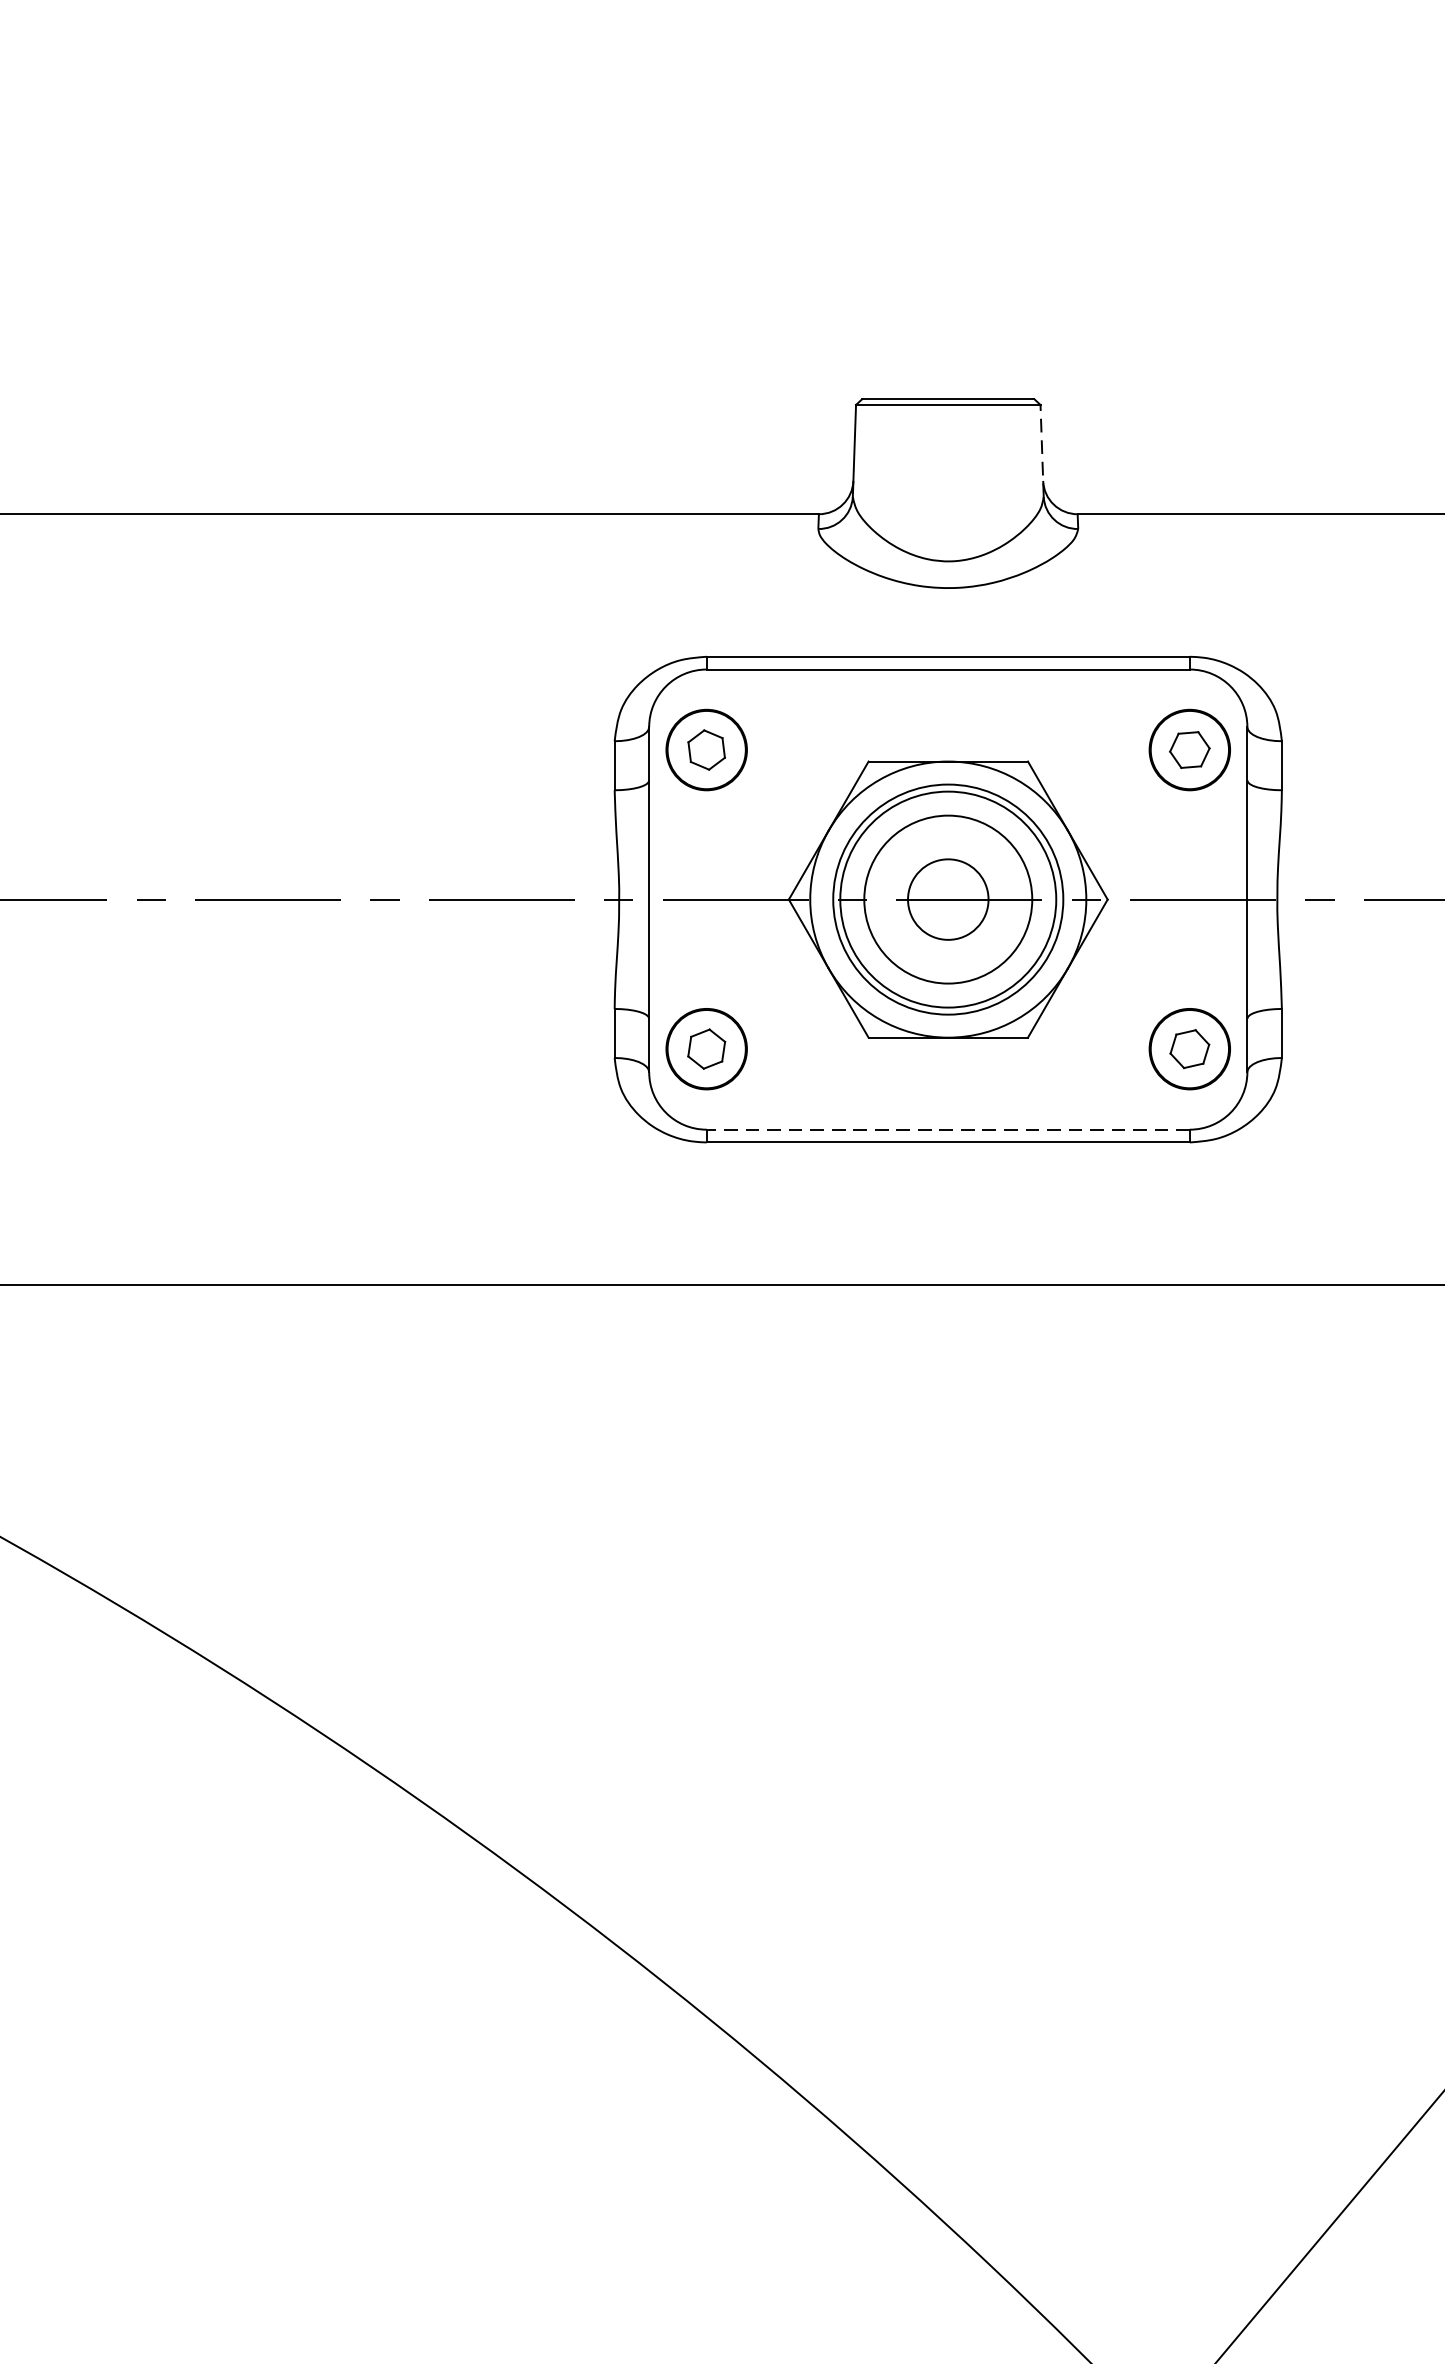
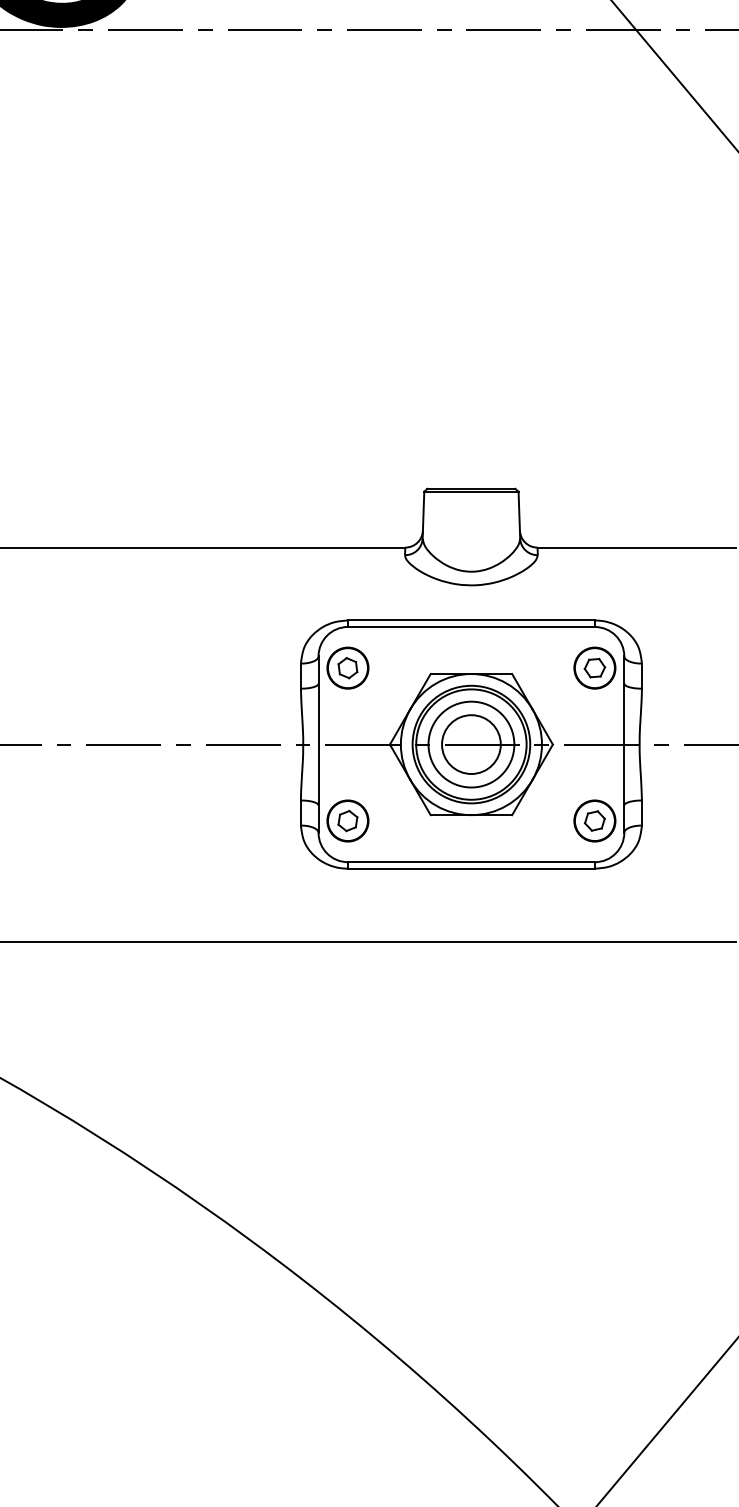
line: (1042, 451) -> (519, 515), dashed -> solid
circle: (948, 899) -> (471, 744), size x1.43
line: (946, 1130) -> (470, 862), dashed -> solid

